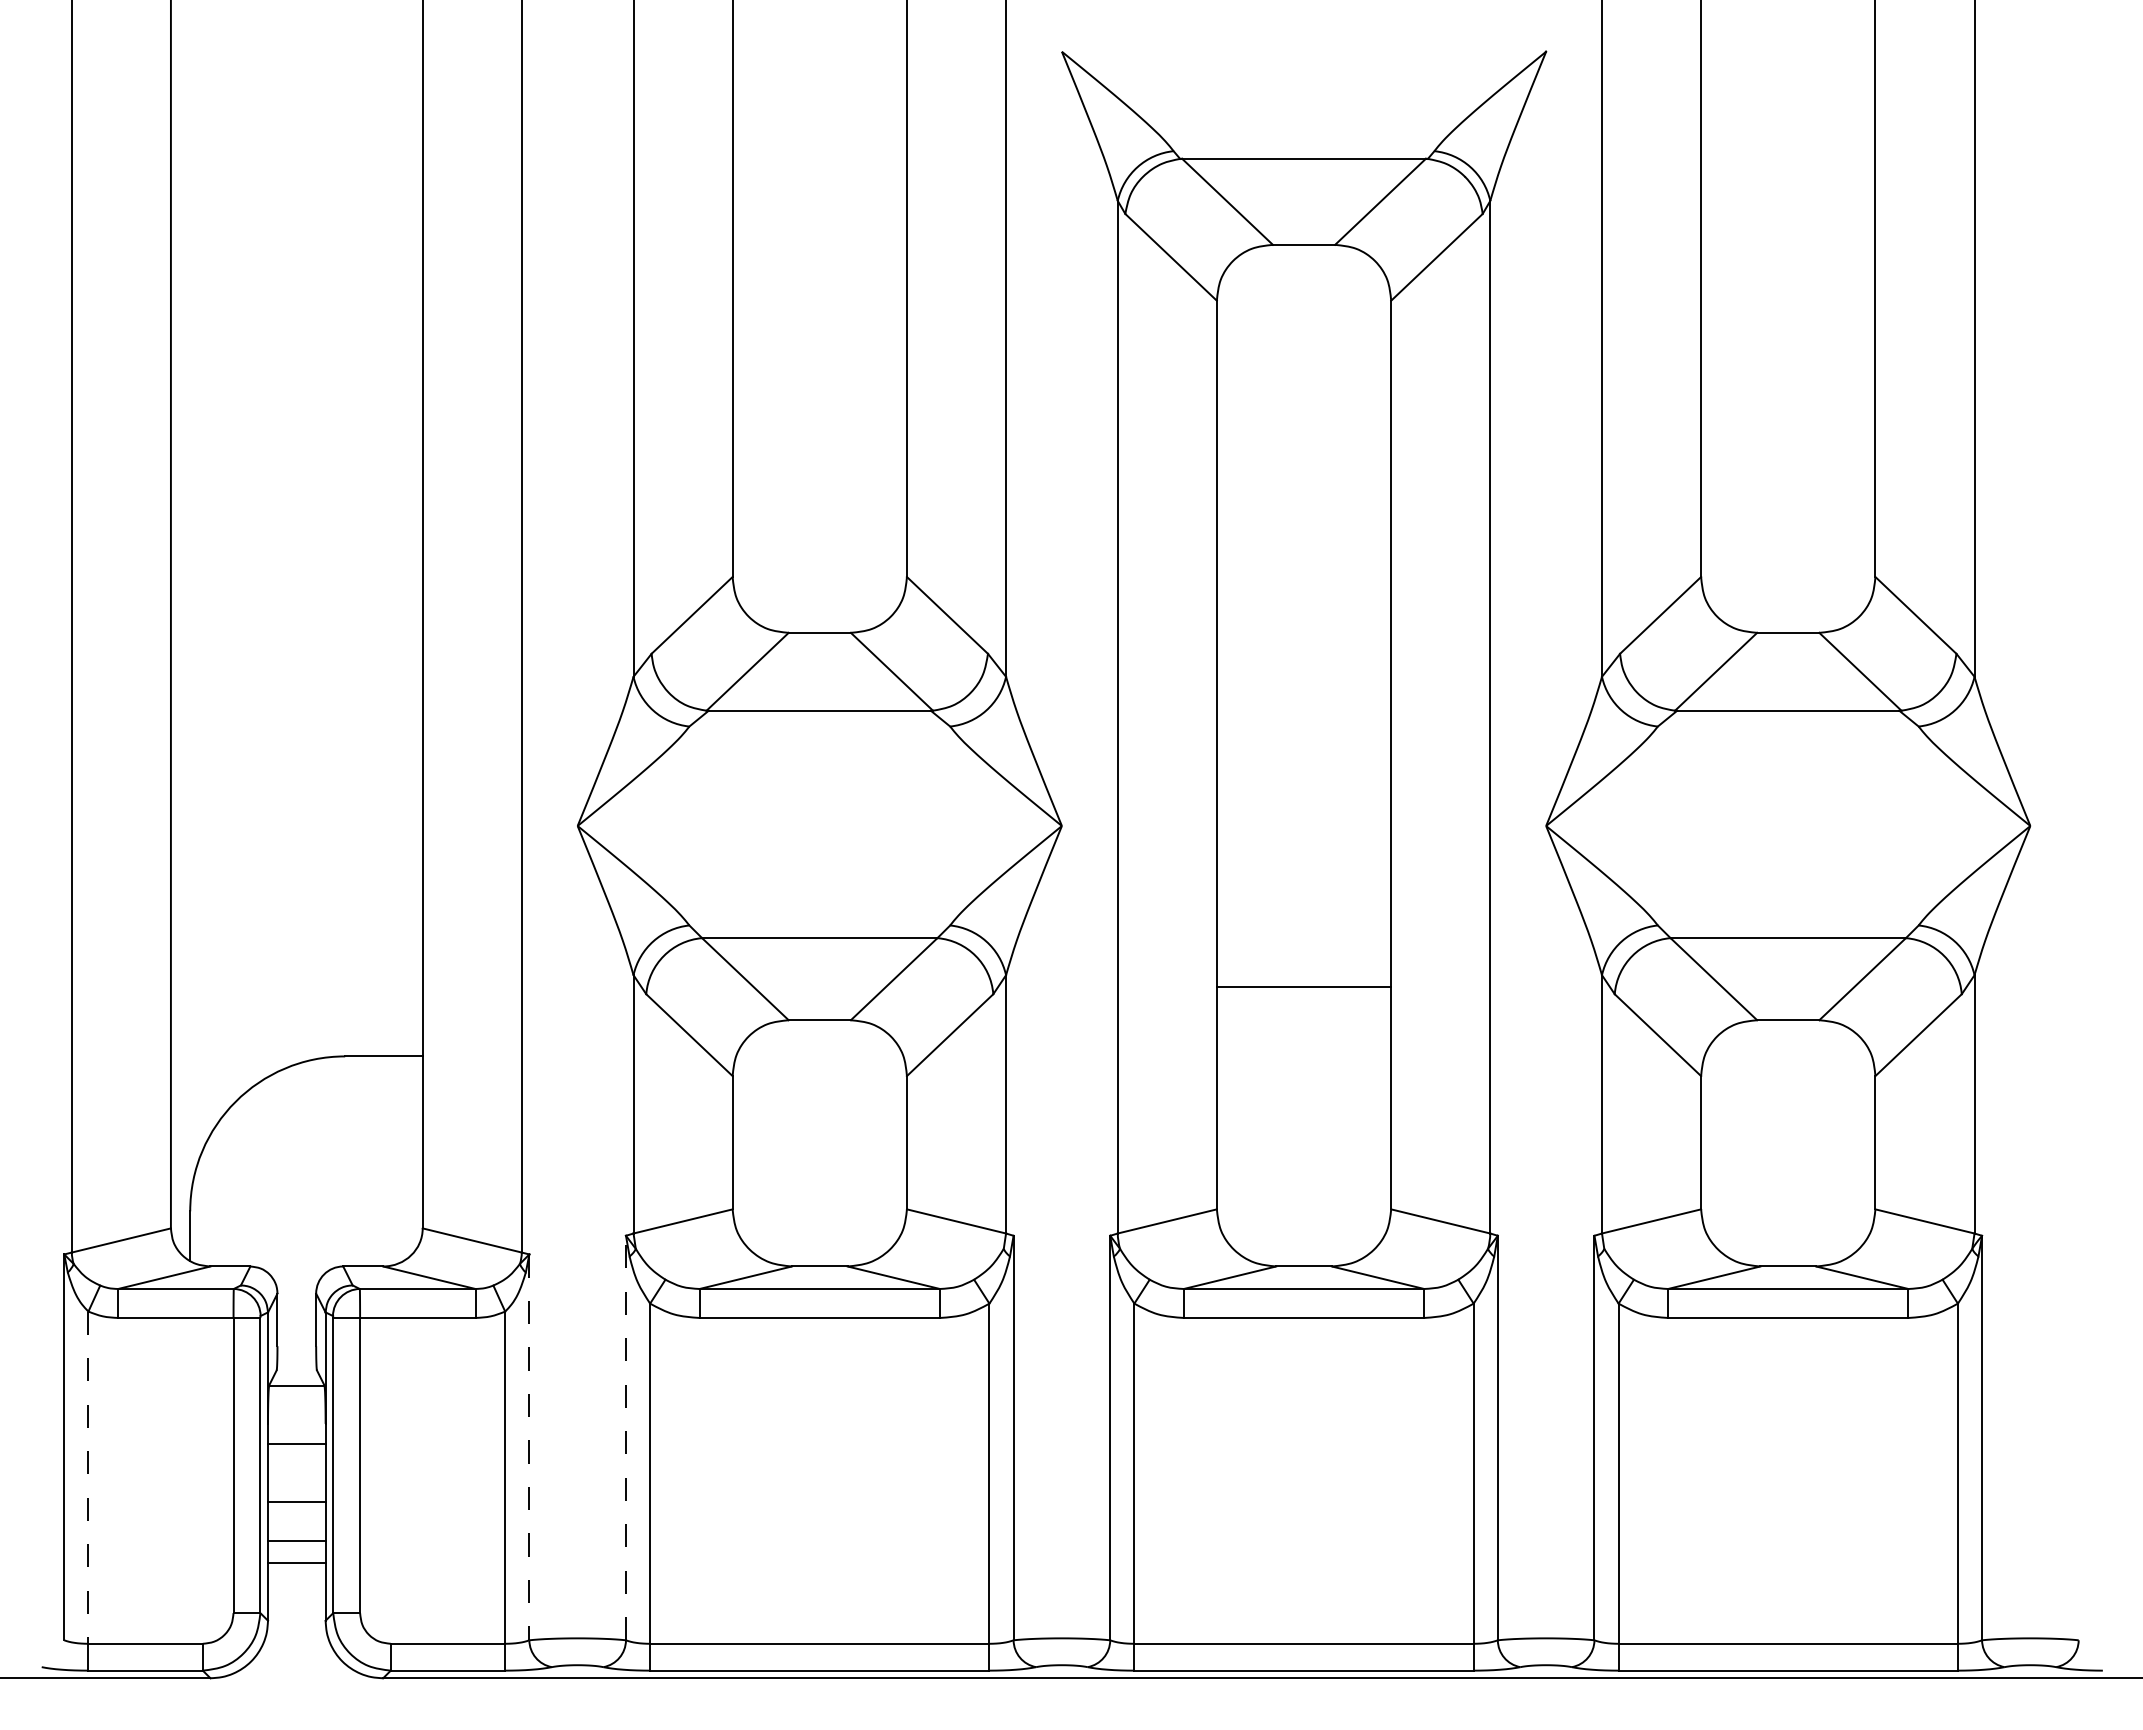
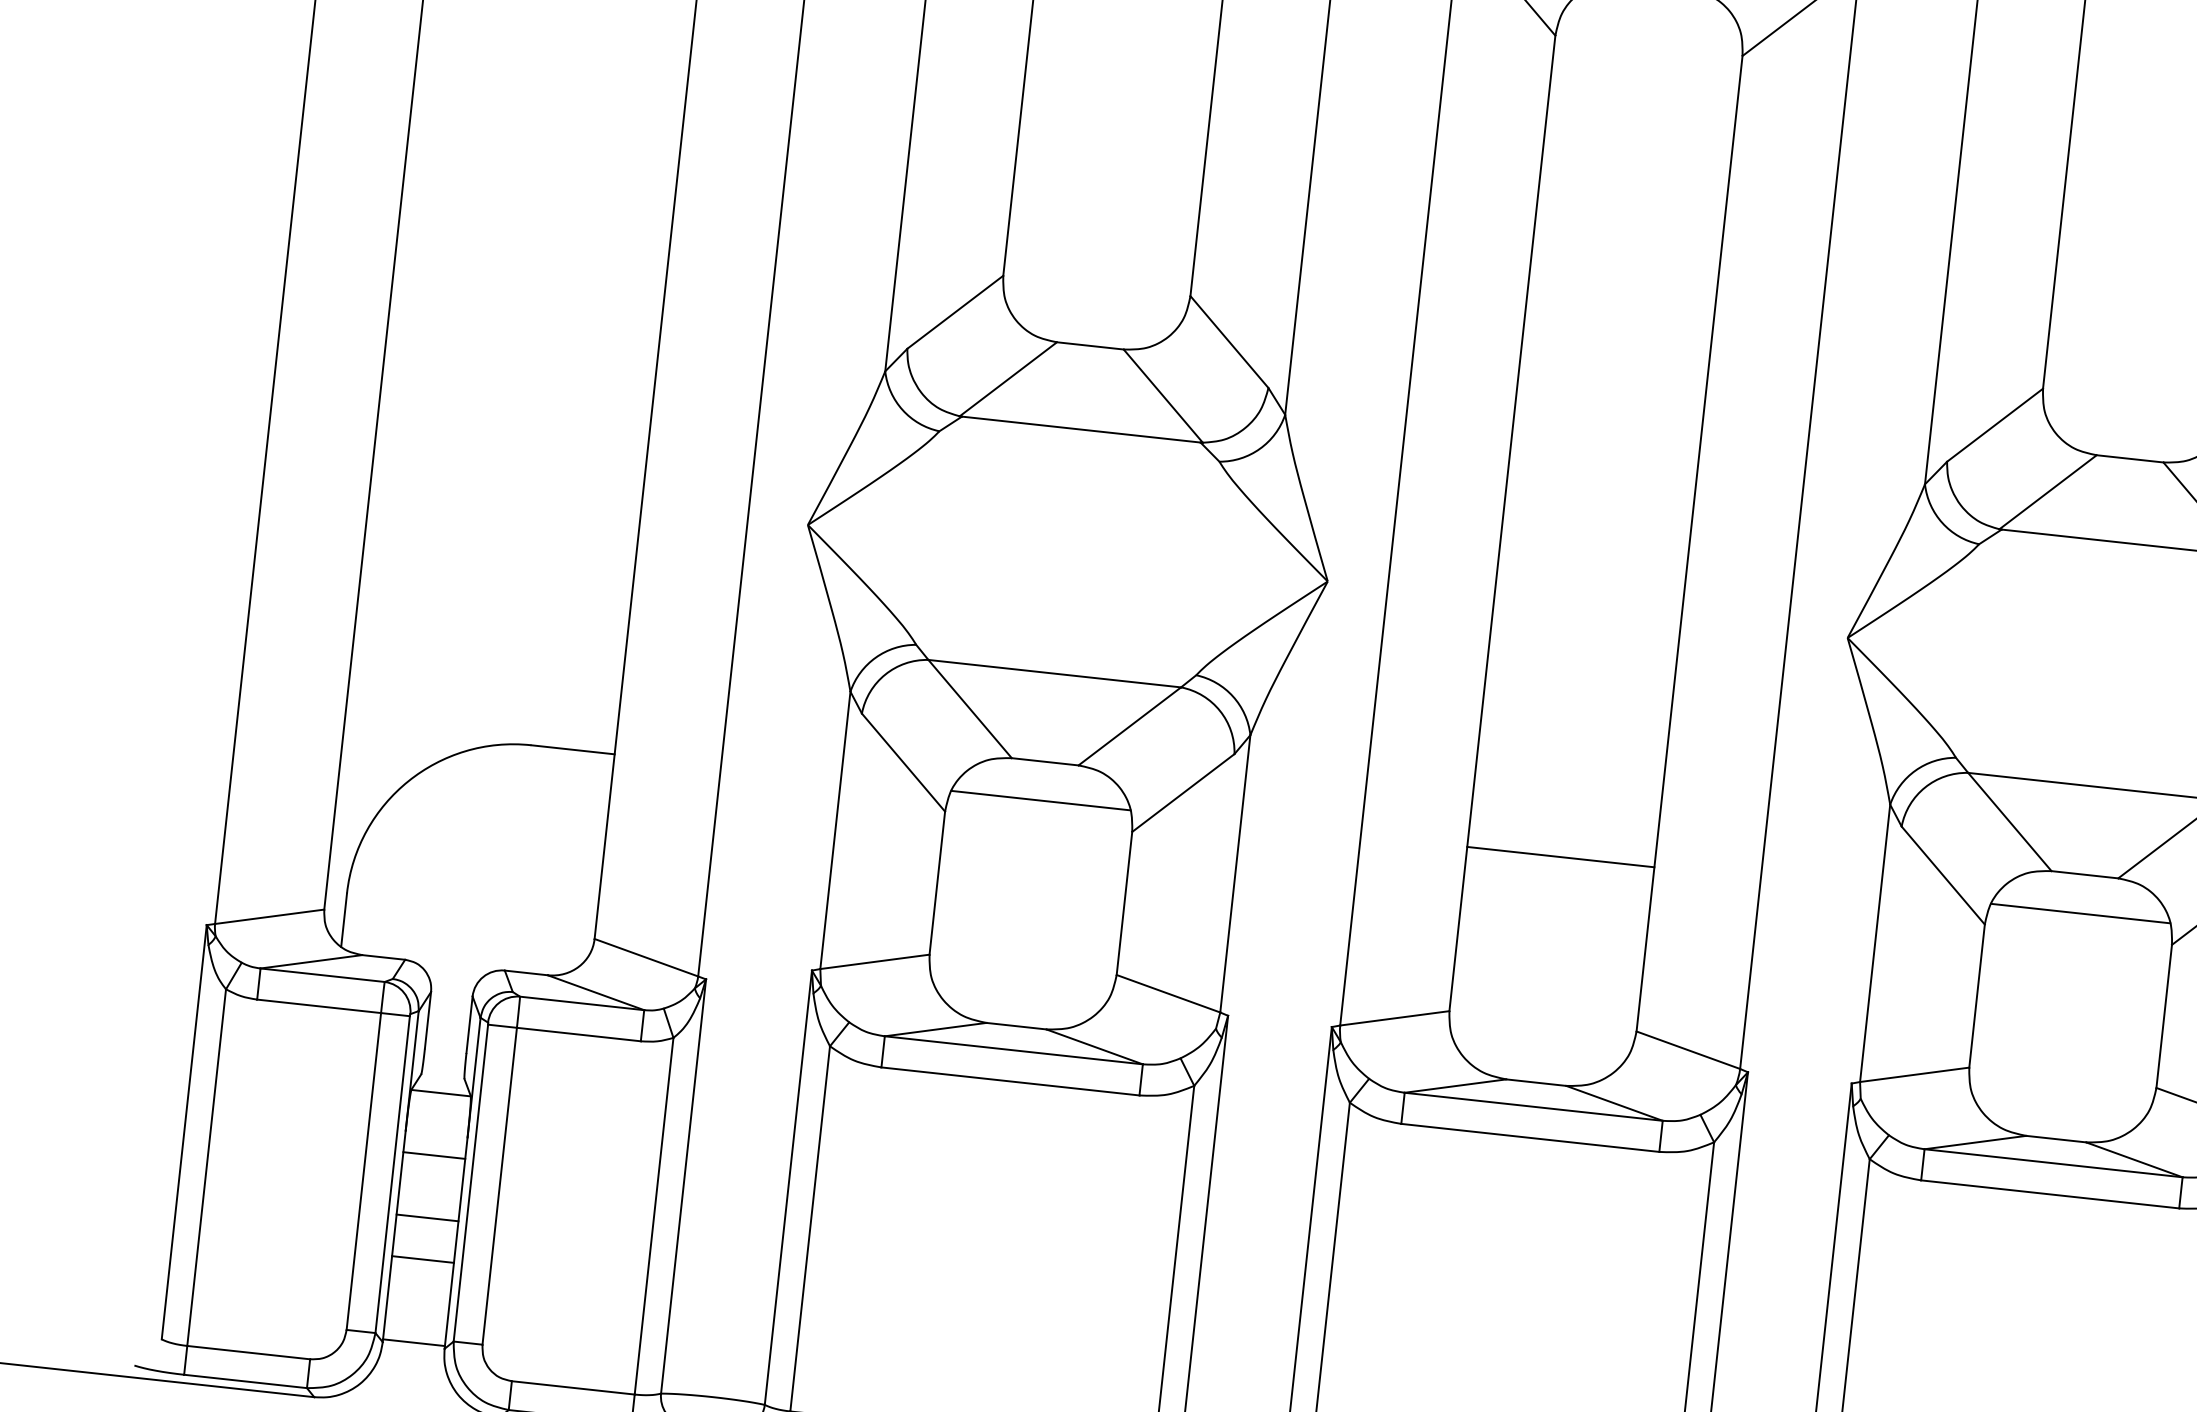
line: (1303, 987) -> (1560, 857), moved
line: (819, 1056) -> (1040, 800), added
line: (1787, 1056) -> (2079, 913), added
line: (626, 1437) -> (788, 1187), dashed -> solid
line: (529, 1447) -> (683, 1186), dashed -> solid
line: (88, 1478) -> (206, 1168), dashed -> solid
line: (296, 1563) -> (413, 1343), moved

